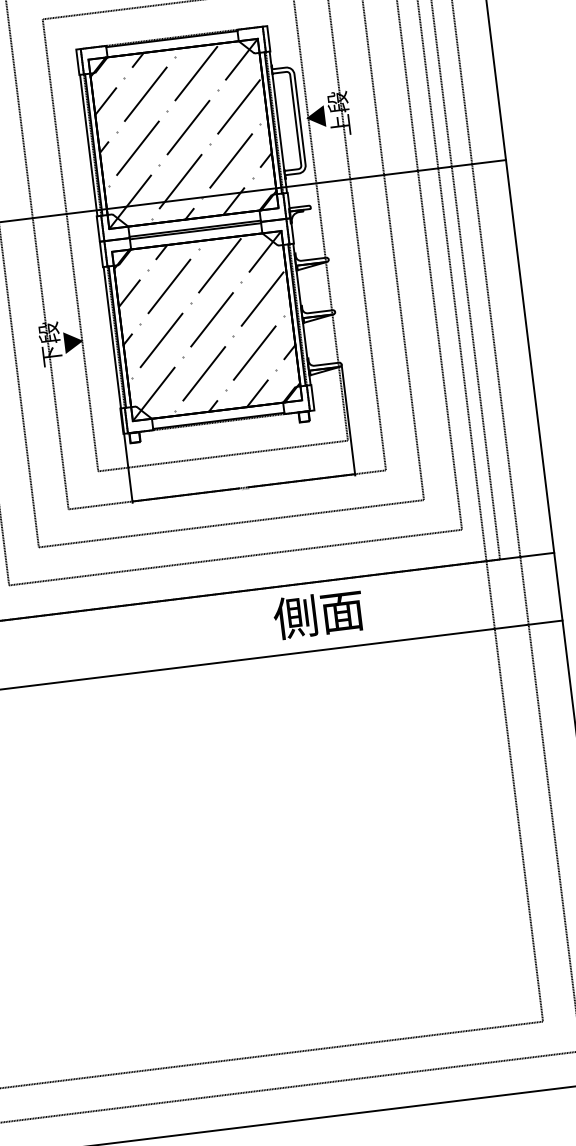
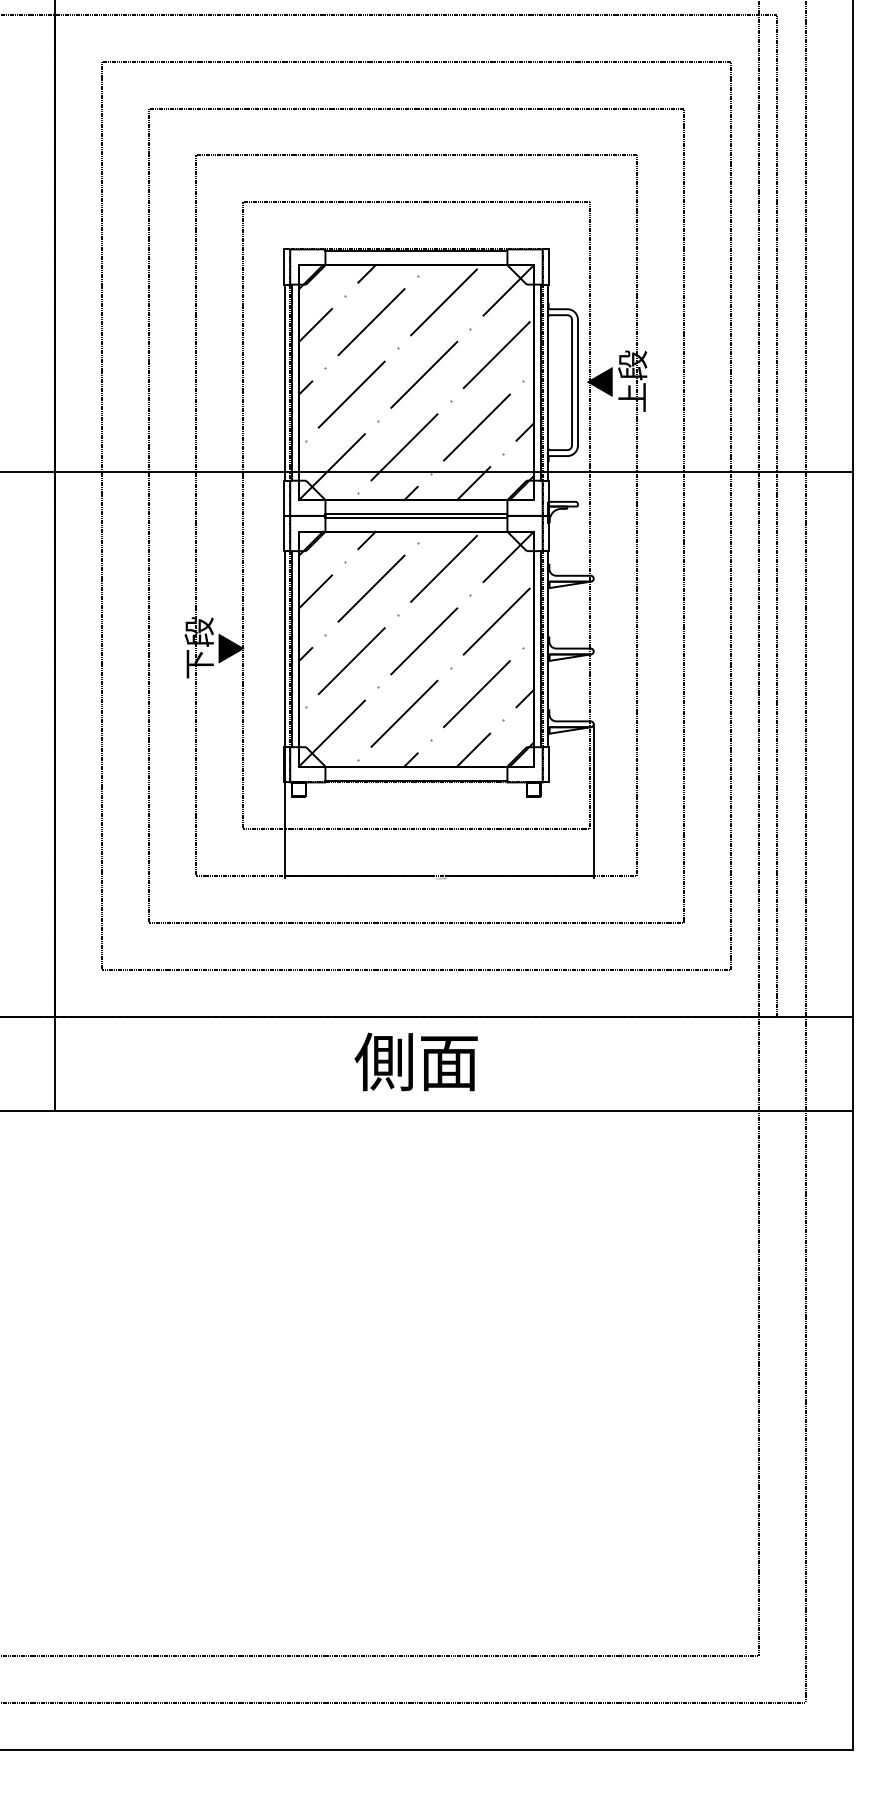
text: (317, 614) -> (415, 1061), moved

